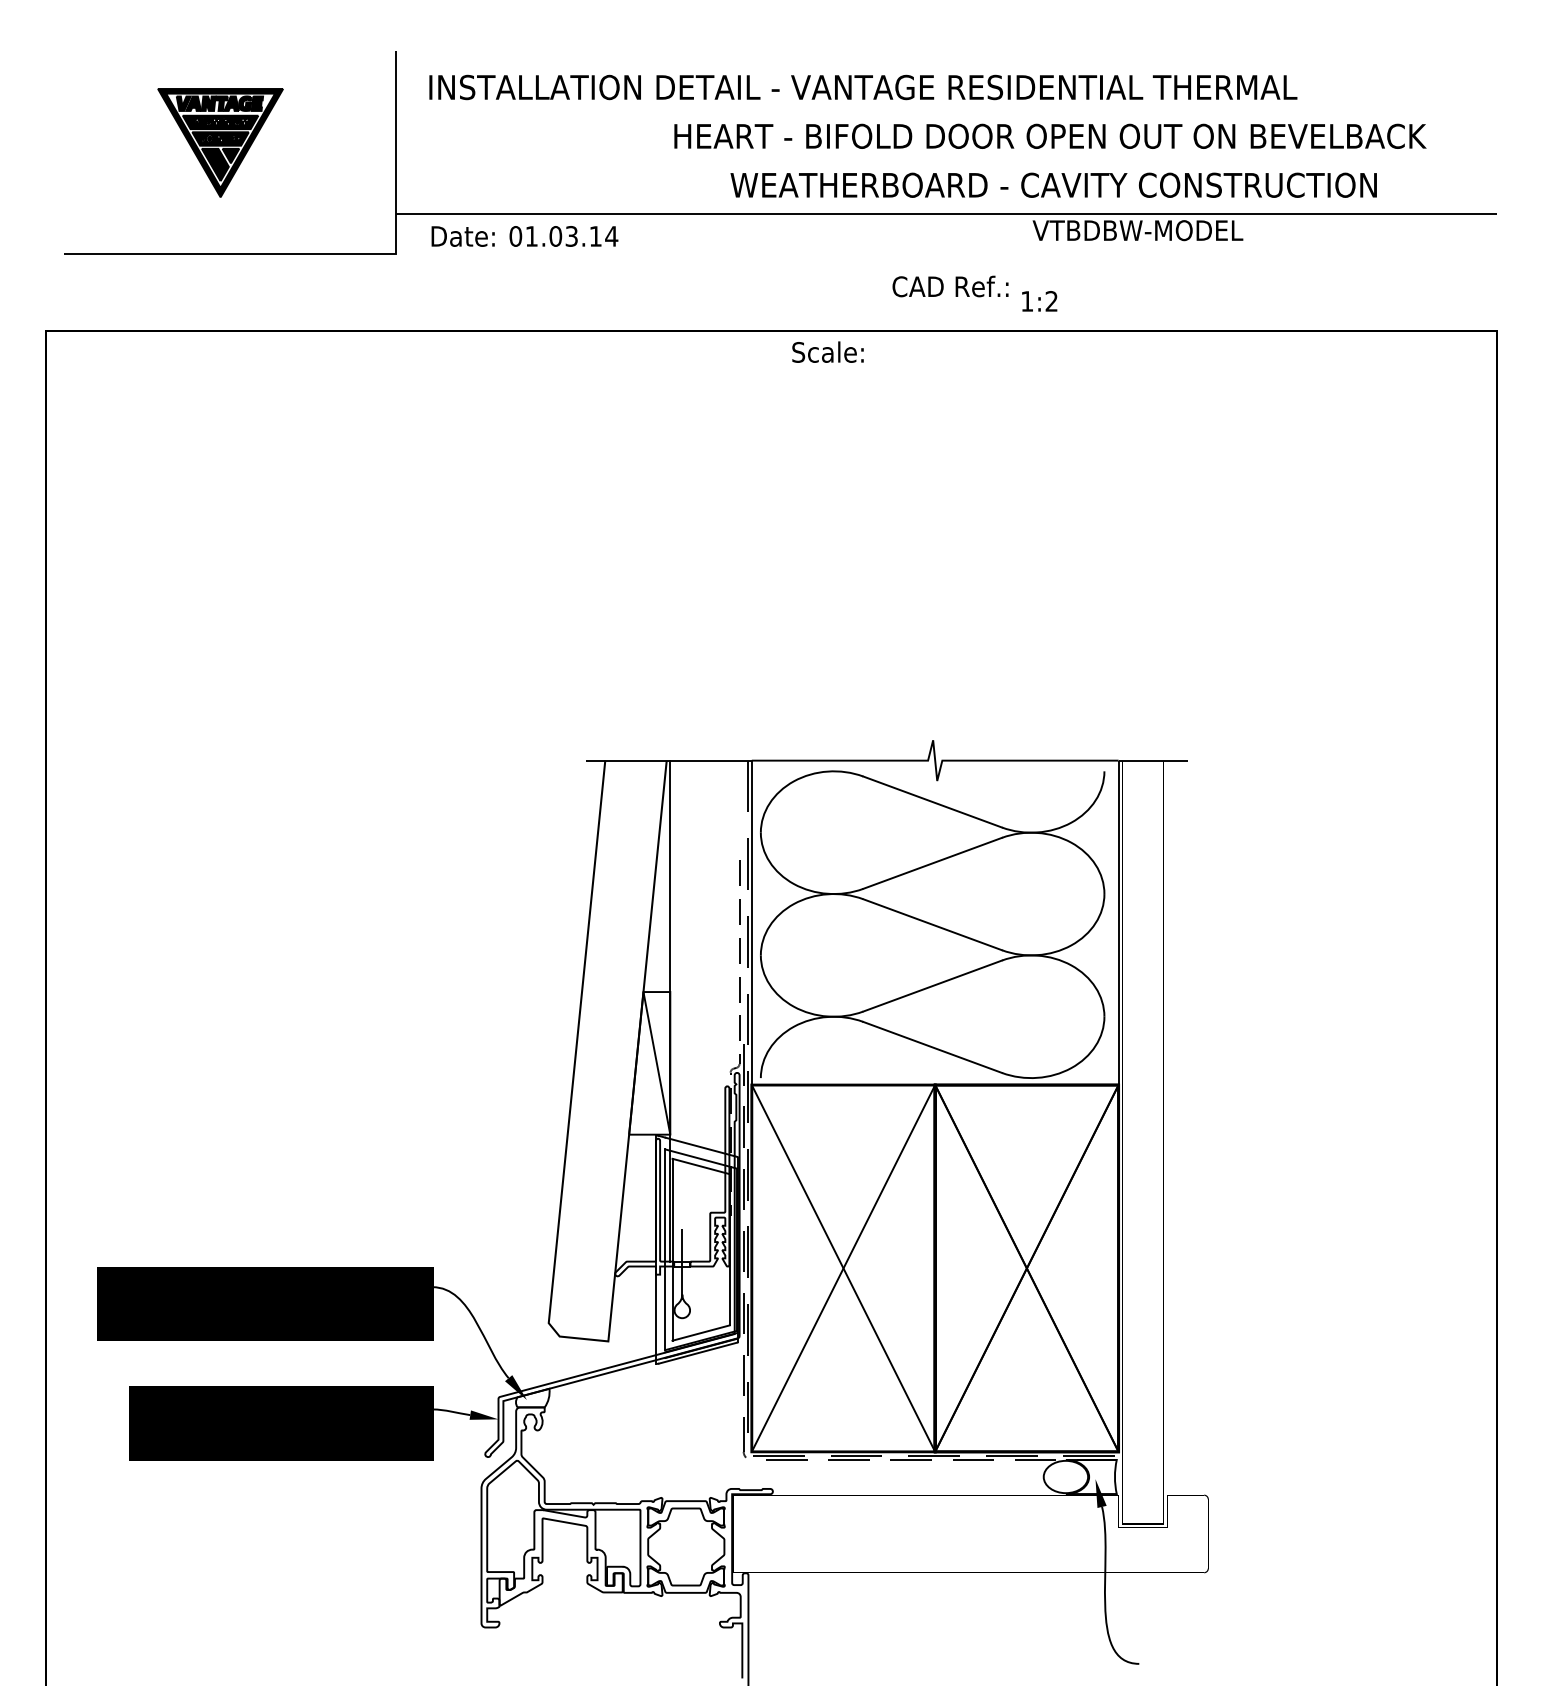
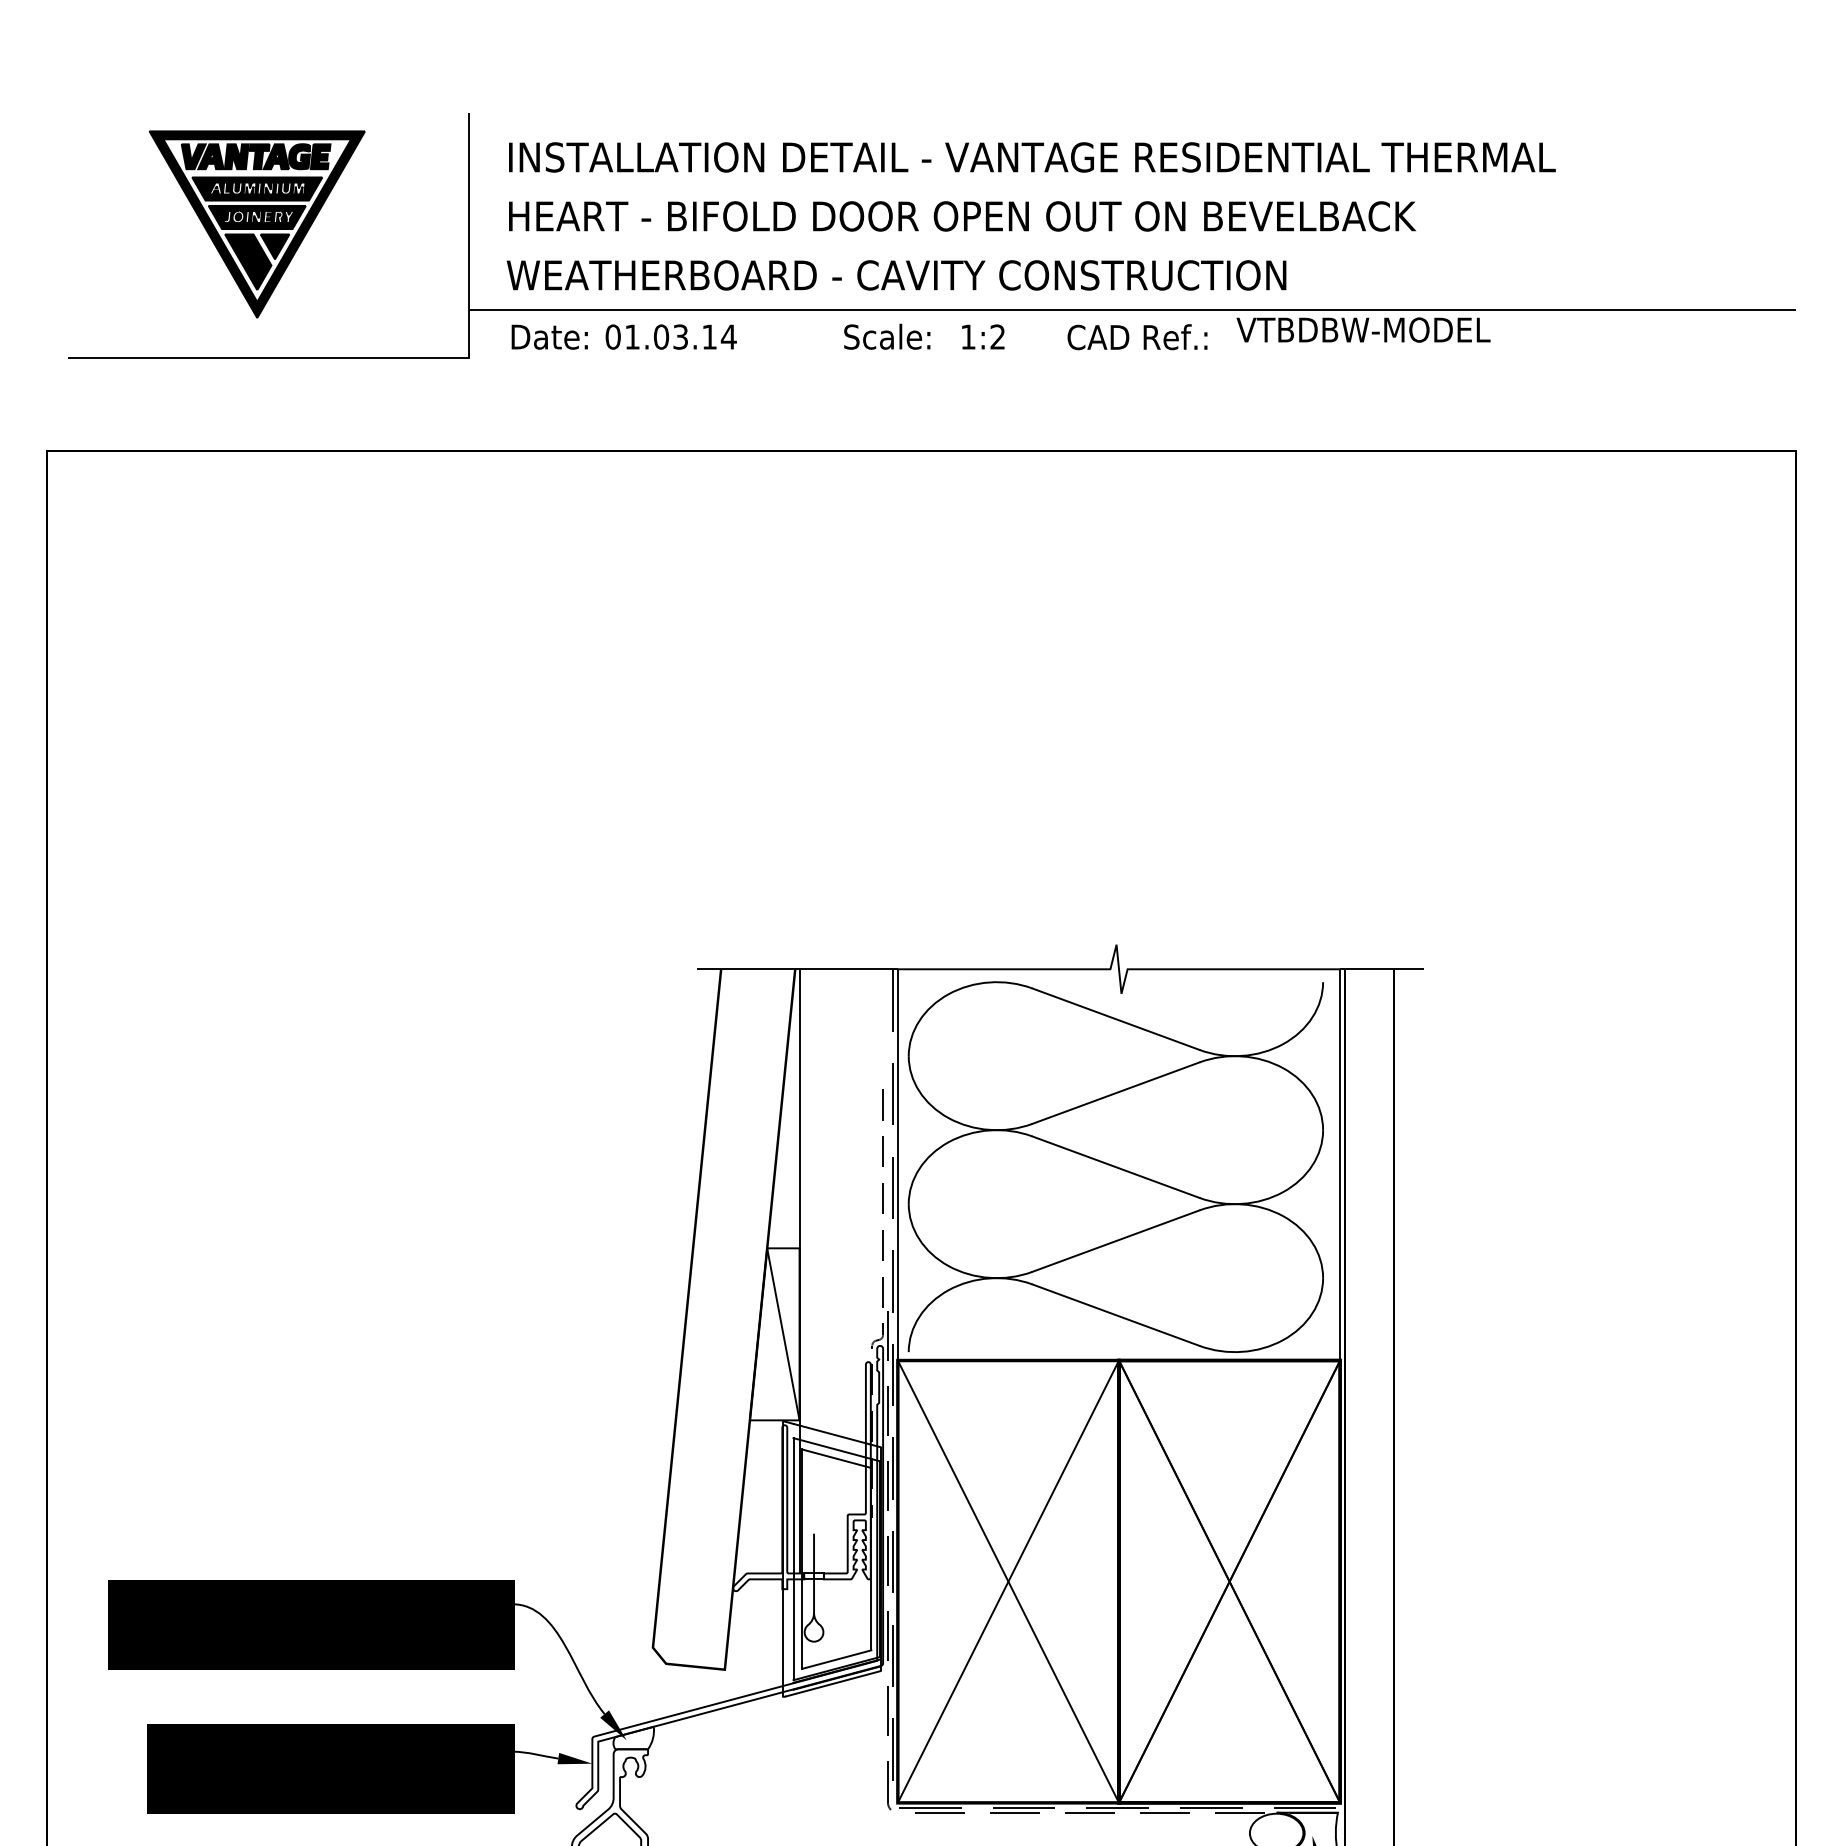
text: (1050, 135) -> (962, 215), moved
part: (220, 142) -> (257, 223), size x1.43
text: (1053, 184) -> (896, 274), moved
text: (950, 286) -> (1137, 337), moved
text: (1039, 301) -> (983, 337), moved
text: (827, 351) -> (886, 335), moved

